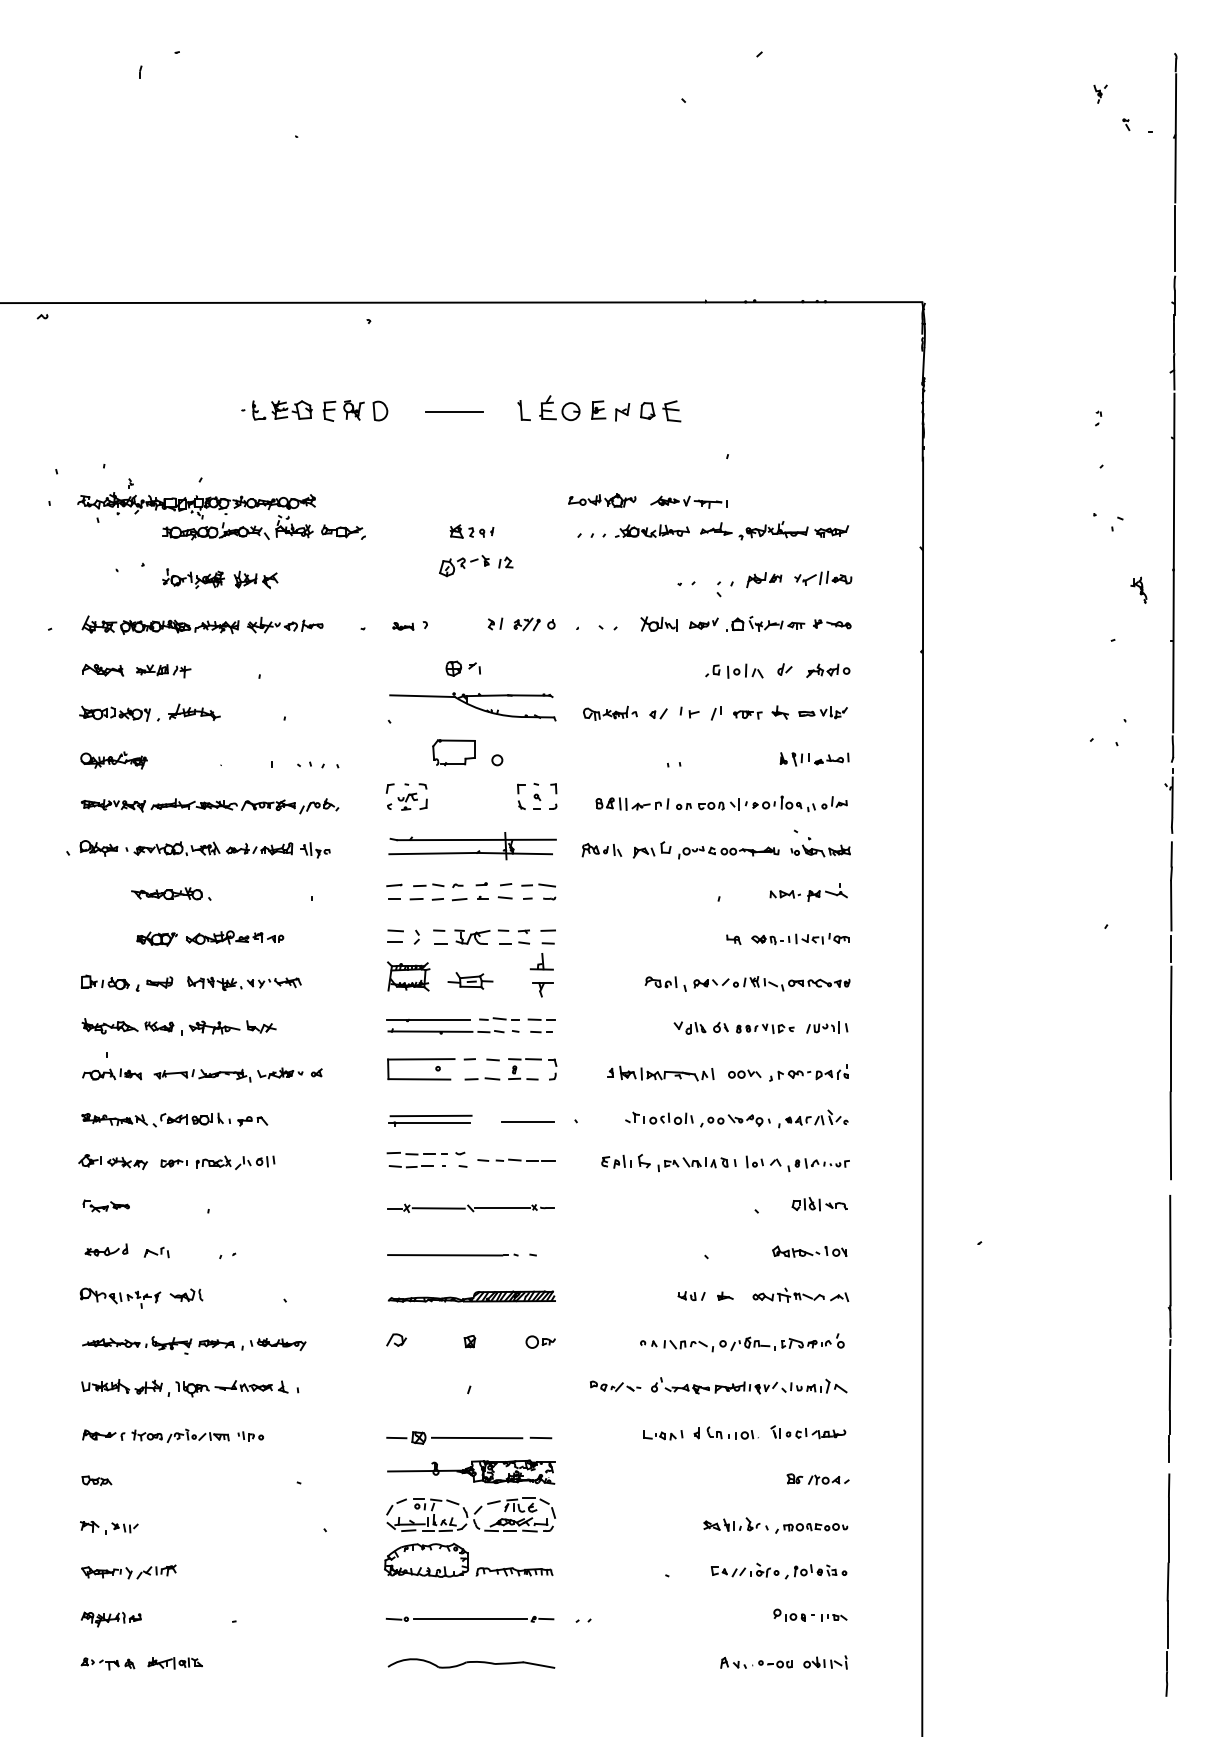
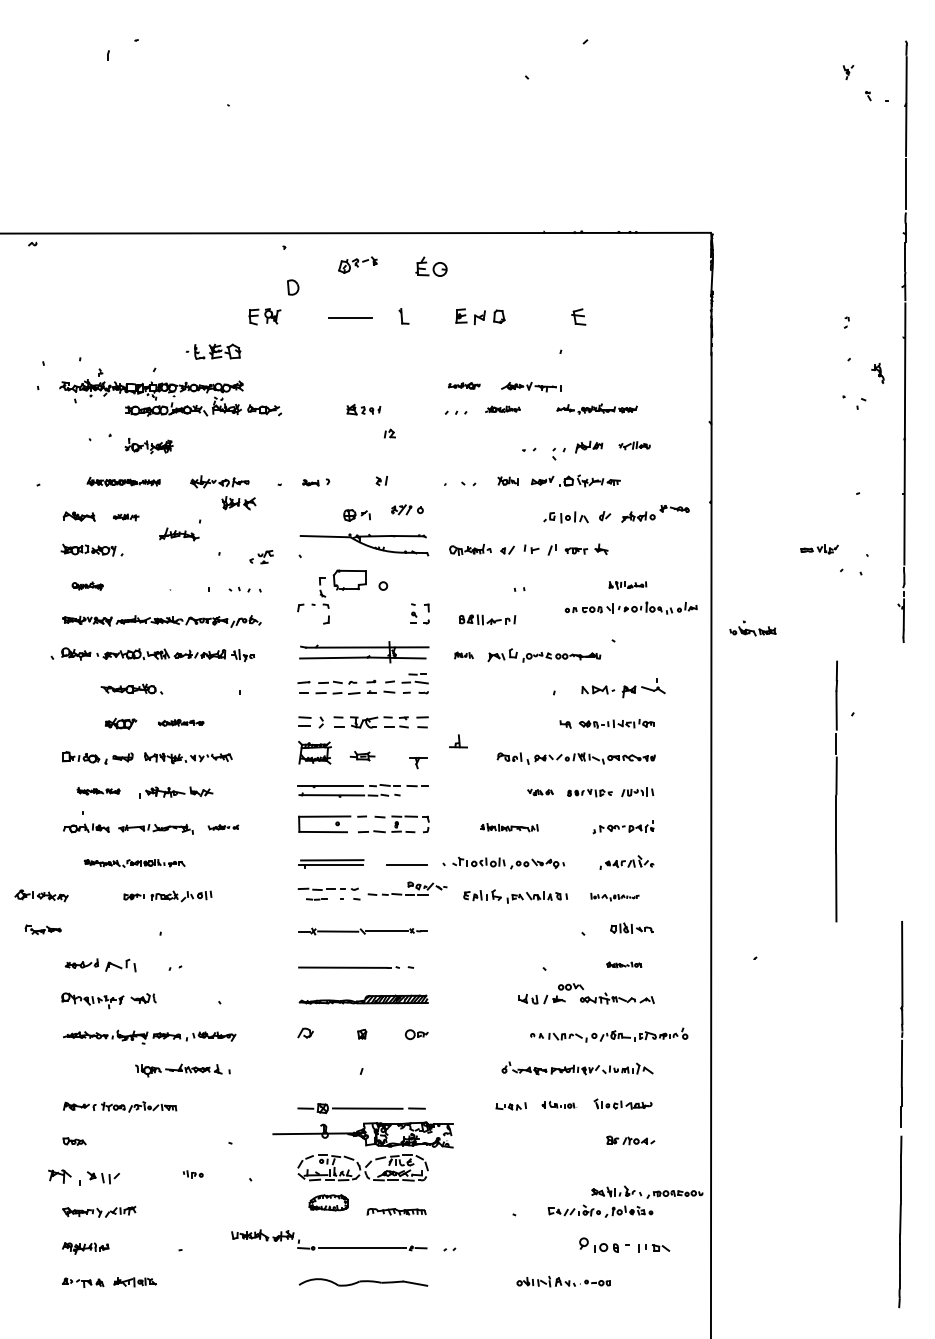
part: (559, 408) -> (431, 267), moved
part: (276, 410) -> (213, 351), moved
part: (380, 410) -> (293, 287), moved
part: (671, 411) -> (578, 317), moved
part: (602, 500) -> (464, 385), size x0.6
part: (652, 530) -> (502, 408), size x0.6
part: (774, 530) -> (597, 408), size x0.7
part: (464, 566) -> (358, 265), moved
part: (823, 577) -> (634, 445), size x0.7
part: (255, 579) -> (238, 502), moved
part: (1138, 589) -> (877, 372), moved
part: (658, 623) -> (507, 480), size x0.7
part: (160, 624) -> (123, 481), size x0.6
part: (534, 624) -> (407, 509), moved
part: (832, 624) -> (674, 509), moved
part: (163, 671) -> (125, 517), size x0.6
part: (194, 711) -> (179, 533), moved
part: (822, 712) -> (819, 549), moved
part: (814, 759) -> (627, 585), size x0.7
part: (113, 760) -> (87, 586), size x0.6
part: (521, 796) -> (322, 587), moved
part: (402, 801) -> (261, 556), moved
part: (761, 803) -> (630, 607), moved
part: (820, 847) -> (752, 628), moved
part: (601, 850) -> (463, 655), size x0.6
part: (808, 892) -> (623, 688), size x1.4
part: (235, 937) -> (181, 722), size x0.6
part: (541, 961) -> (458, 741), moved
part: (470, 980) -> (362, 755), size x0.7
line: (1170, 1010) -> (836, 791), moved
part: (127, 1026) -> (98, 791), size x0.6
part: (700, 1027) -> (539, 792), size x0.6
line: (541, 1032) -> (417, 674), moved
part: (289, 1073) -> (223, 827), size x0.6
part: (660, 1073) -> (509, 827), size x0.7
part: (744, 1073) -> (570, 986), moved
part: (174, 1119) -> (134, 863), size x0.7
part: (697, 1119) -> (508, 863), moved
part: (112, 1161) -> (41, 895), moved
part: (797, 1163) -> (614, 896), size x0.6
part: (410, 1166) -> (316, 899), size x0.6
part: (105, 1205) -> (42, 929), moved
part: (809, 1251) -> (624, 964), size x0.6
part: (156, 1252) -> (120, 965), size x1.6
part: (691, 1295) -> (533, 998), size x1.4
part: (742, 1342) -> (609, 1034), moved
part: (615, 1385) -> (427, 885), moved
part: (125, 1387) -> (265, 1236), moved
part: (725, 1432) -> (559, 1104), size x0.7
part: (250, 1436) -> (193, 1174), moved
part: (471, 1471) -> (363, 1134), size x1.4
part: (775, 1525) -> (647, 1192), moved
part: (109, 1527) -> (84, 1177), size x1.6
part: (426, 1559) -> (328, 1202), size x0.6
part: (810, 1614) -> (624, 1244), size x1.6
part: (825, 1662) -> (533, 1281), moved

